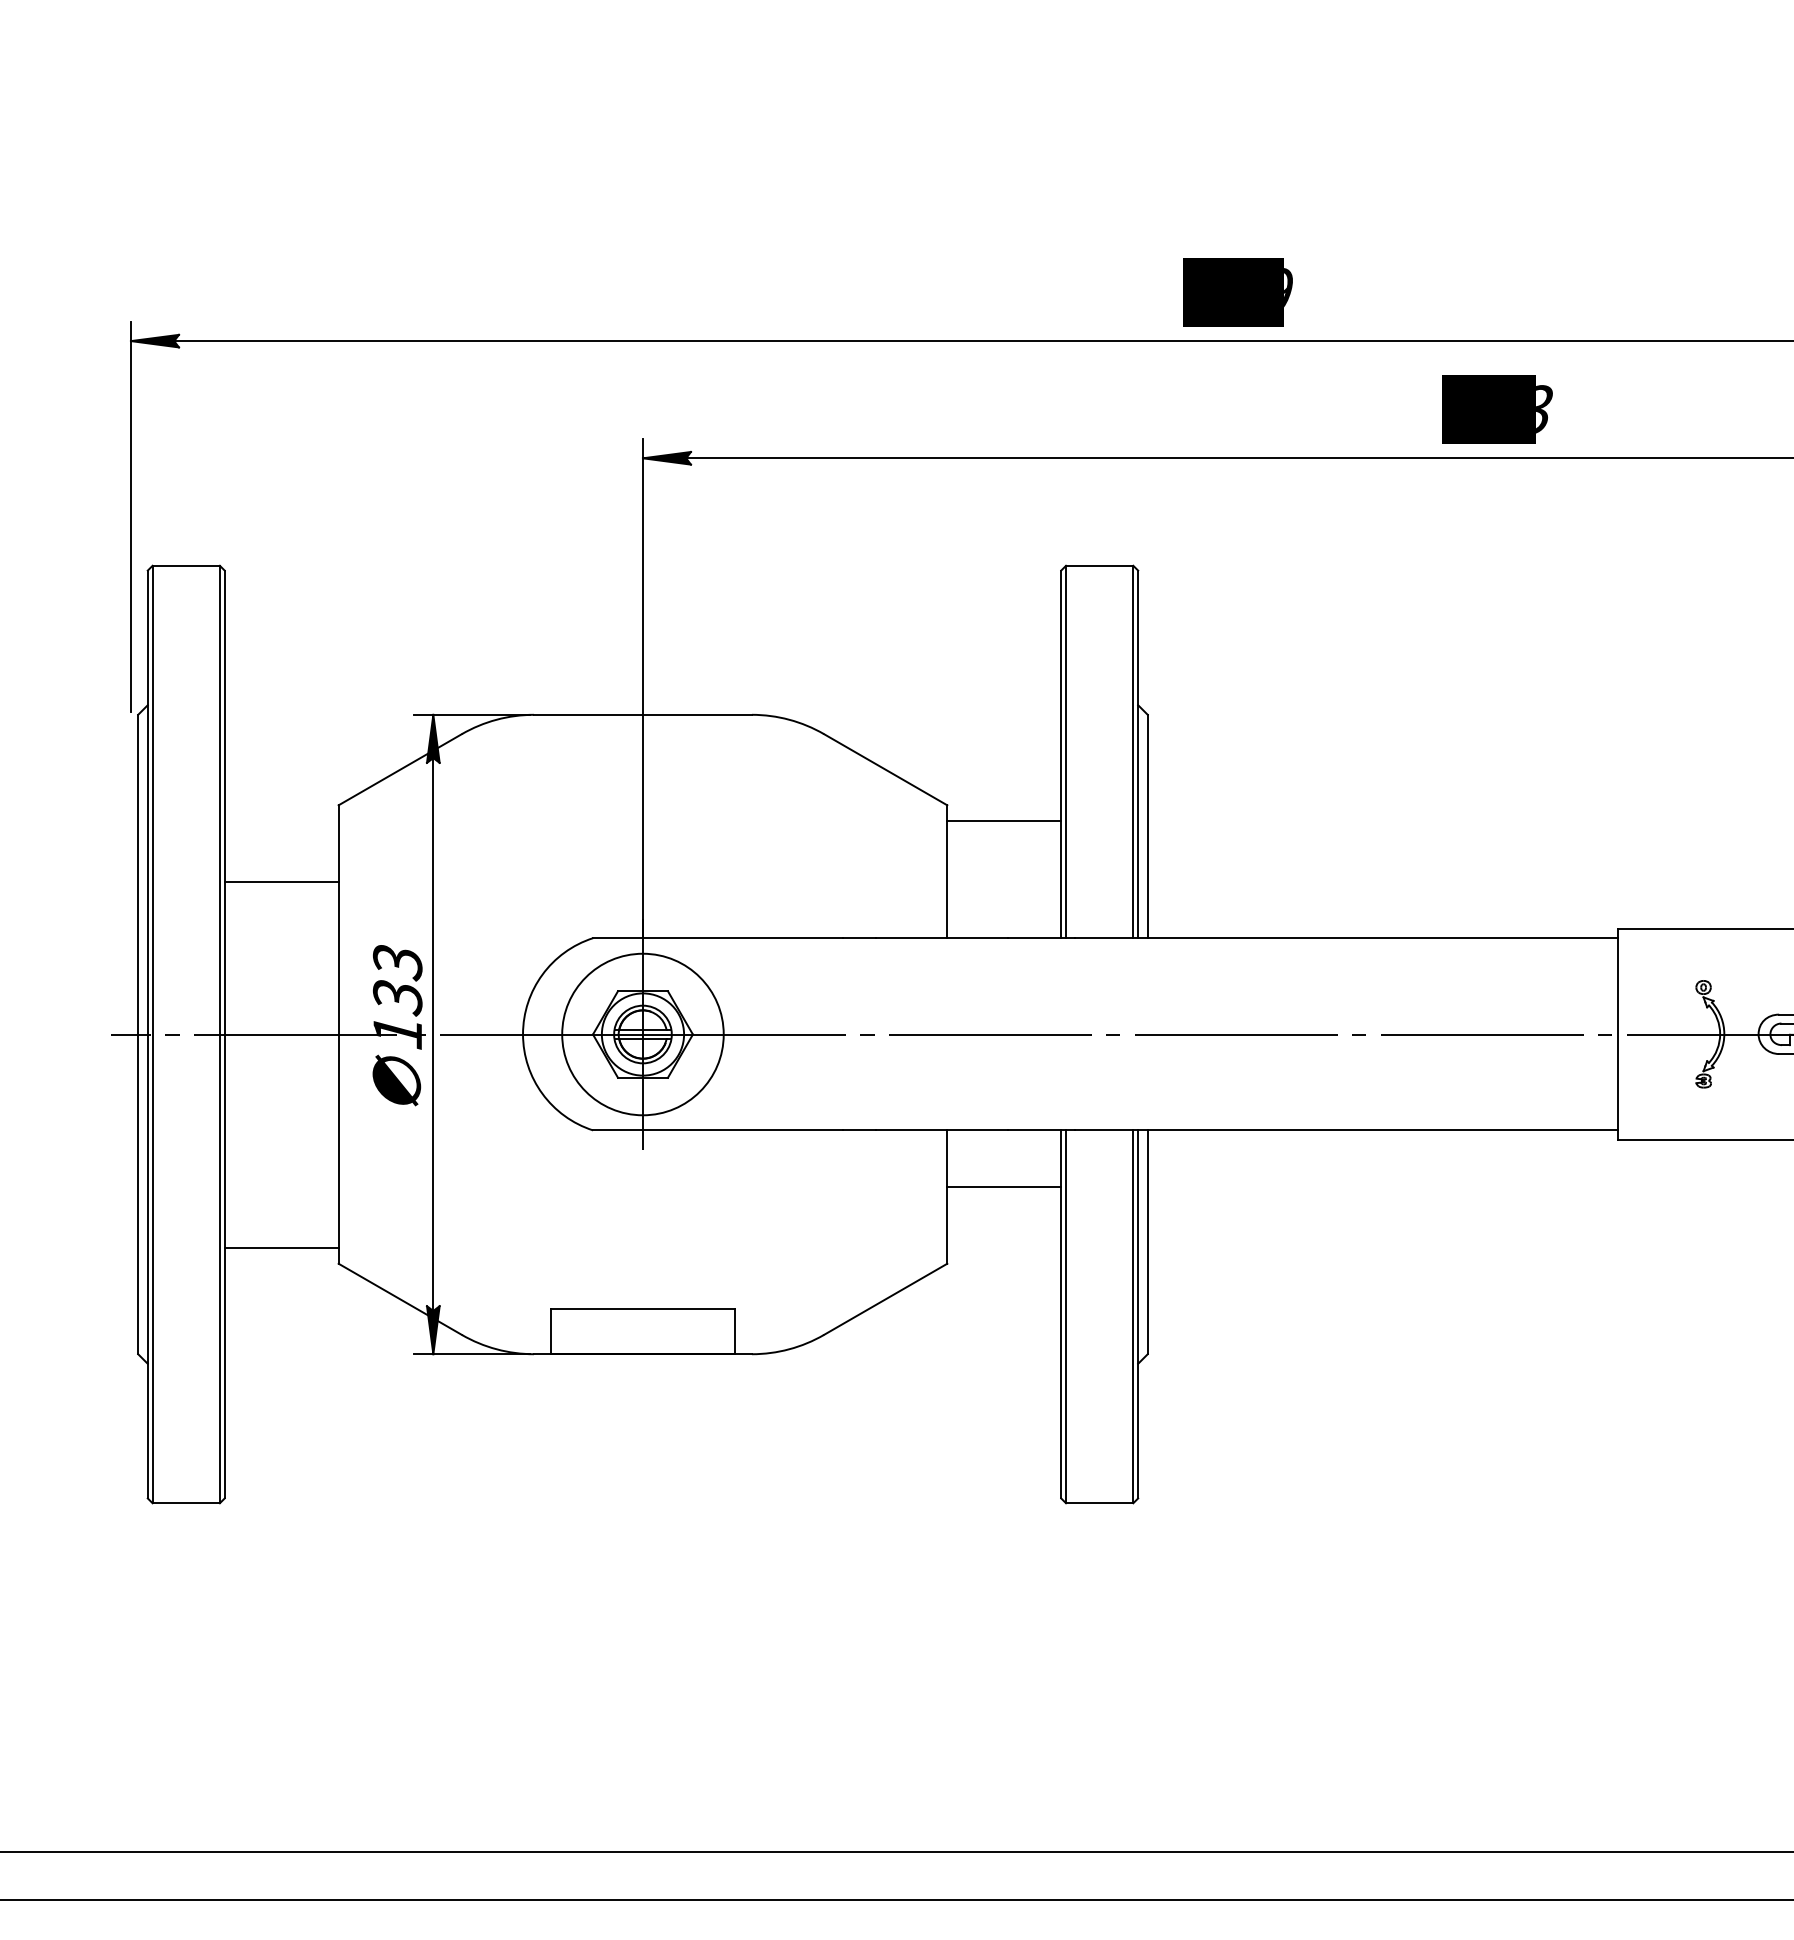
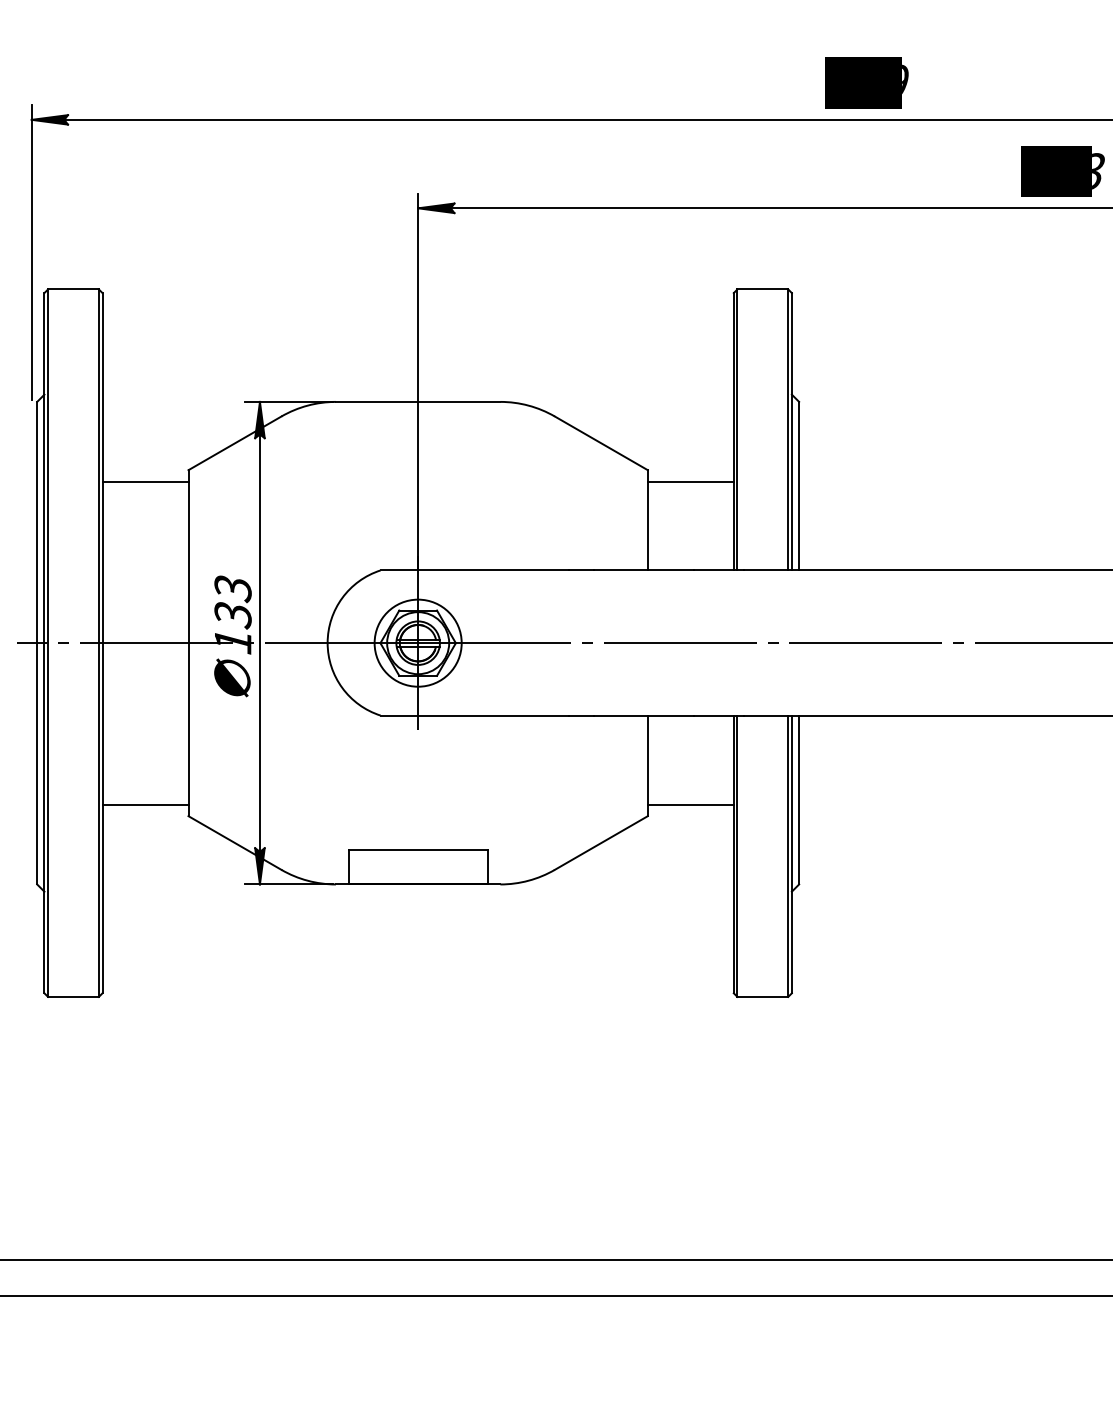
line: (281, 881) -> (145, 481), moved
circle: (642, 1034) -> (417, 643), size x0.71
line: (1004, 1187) -> (691, 804), moved

